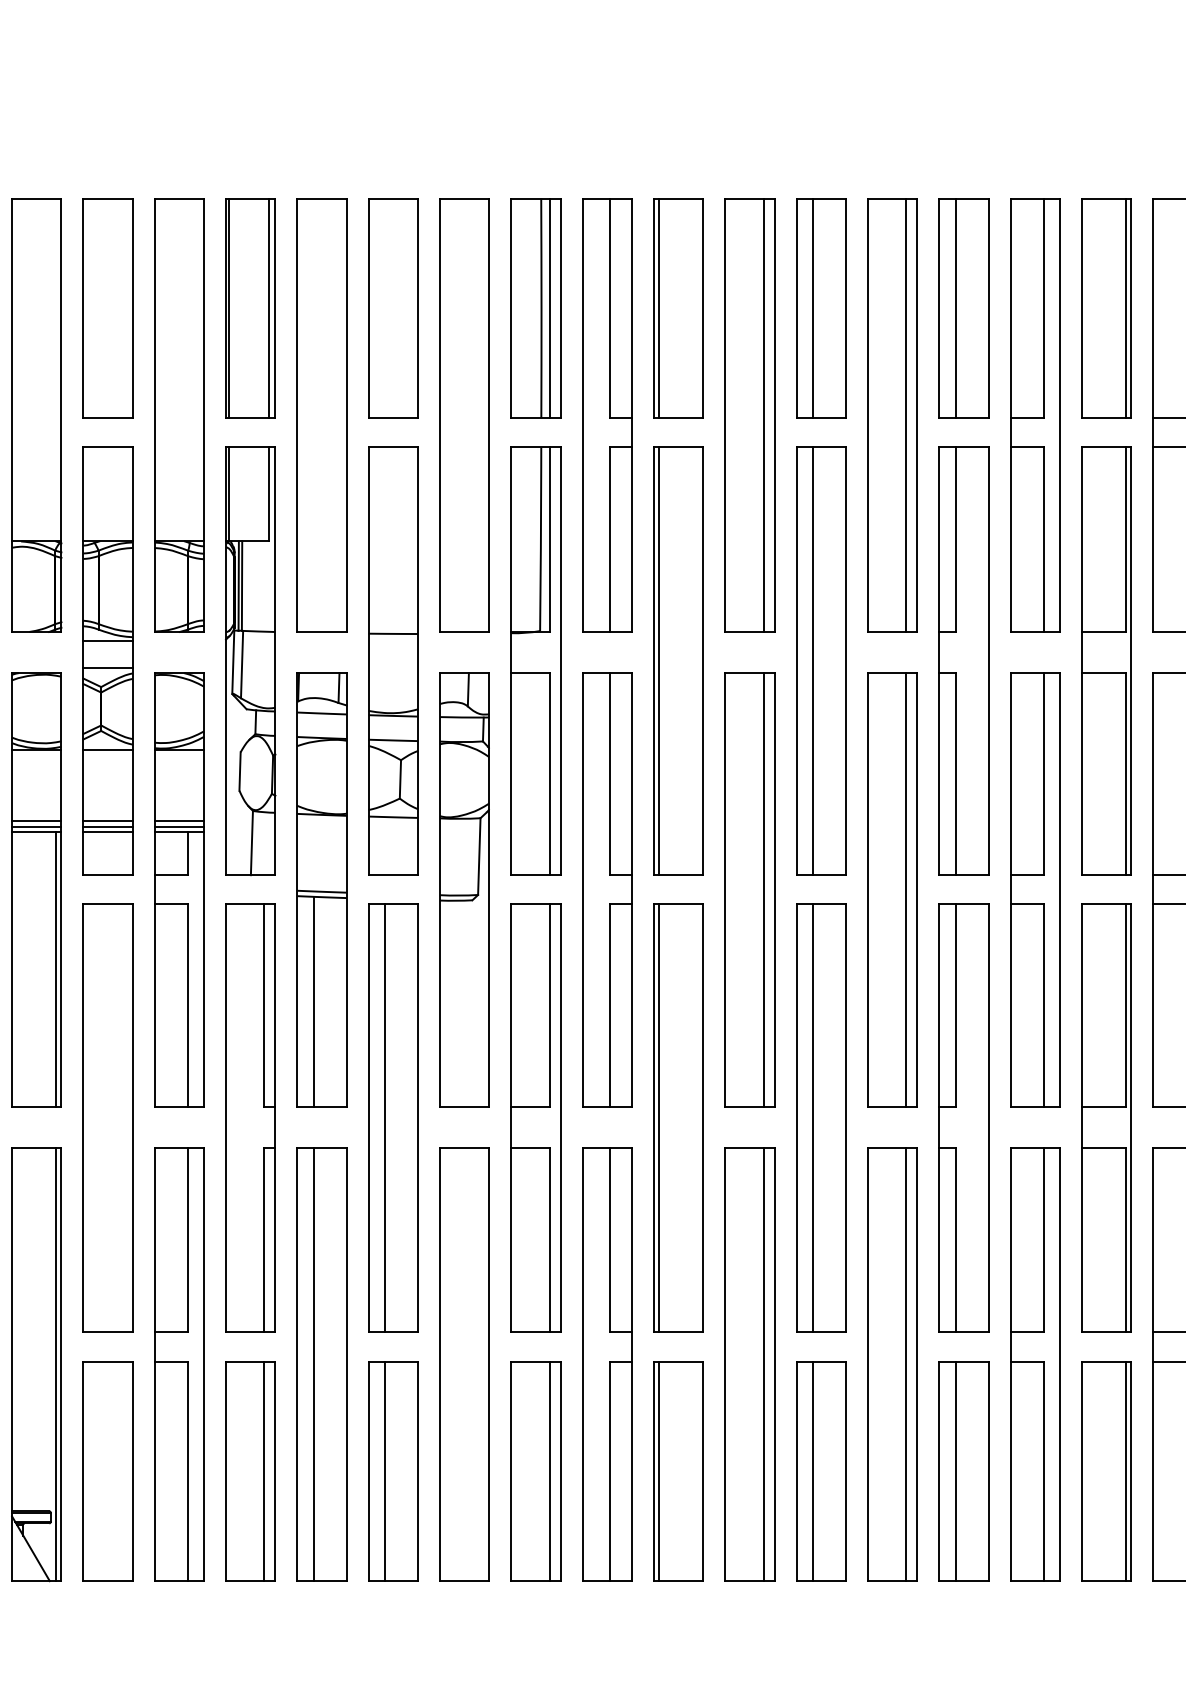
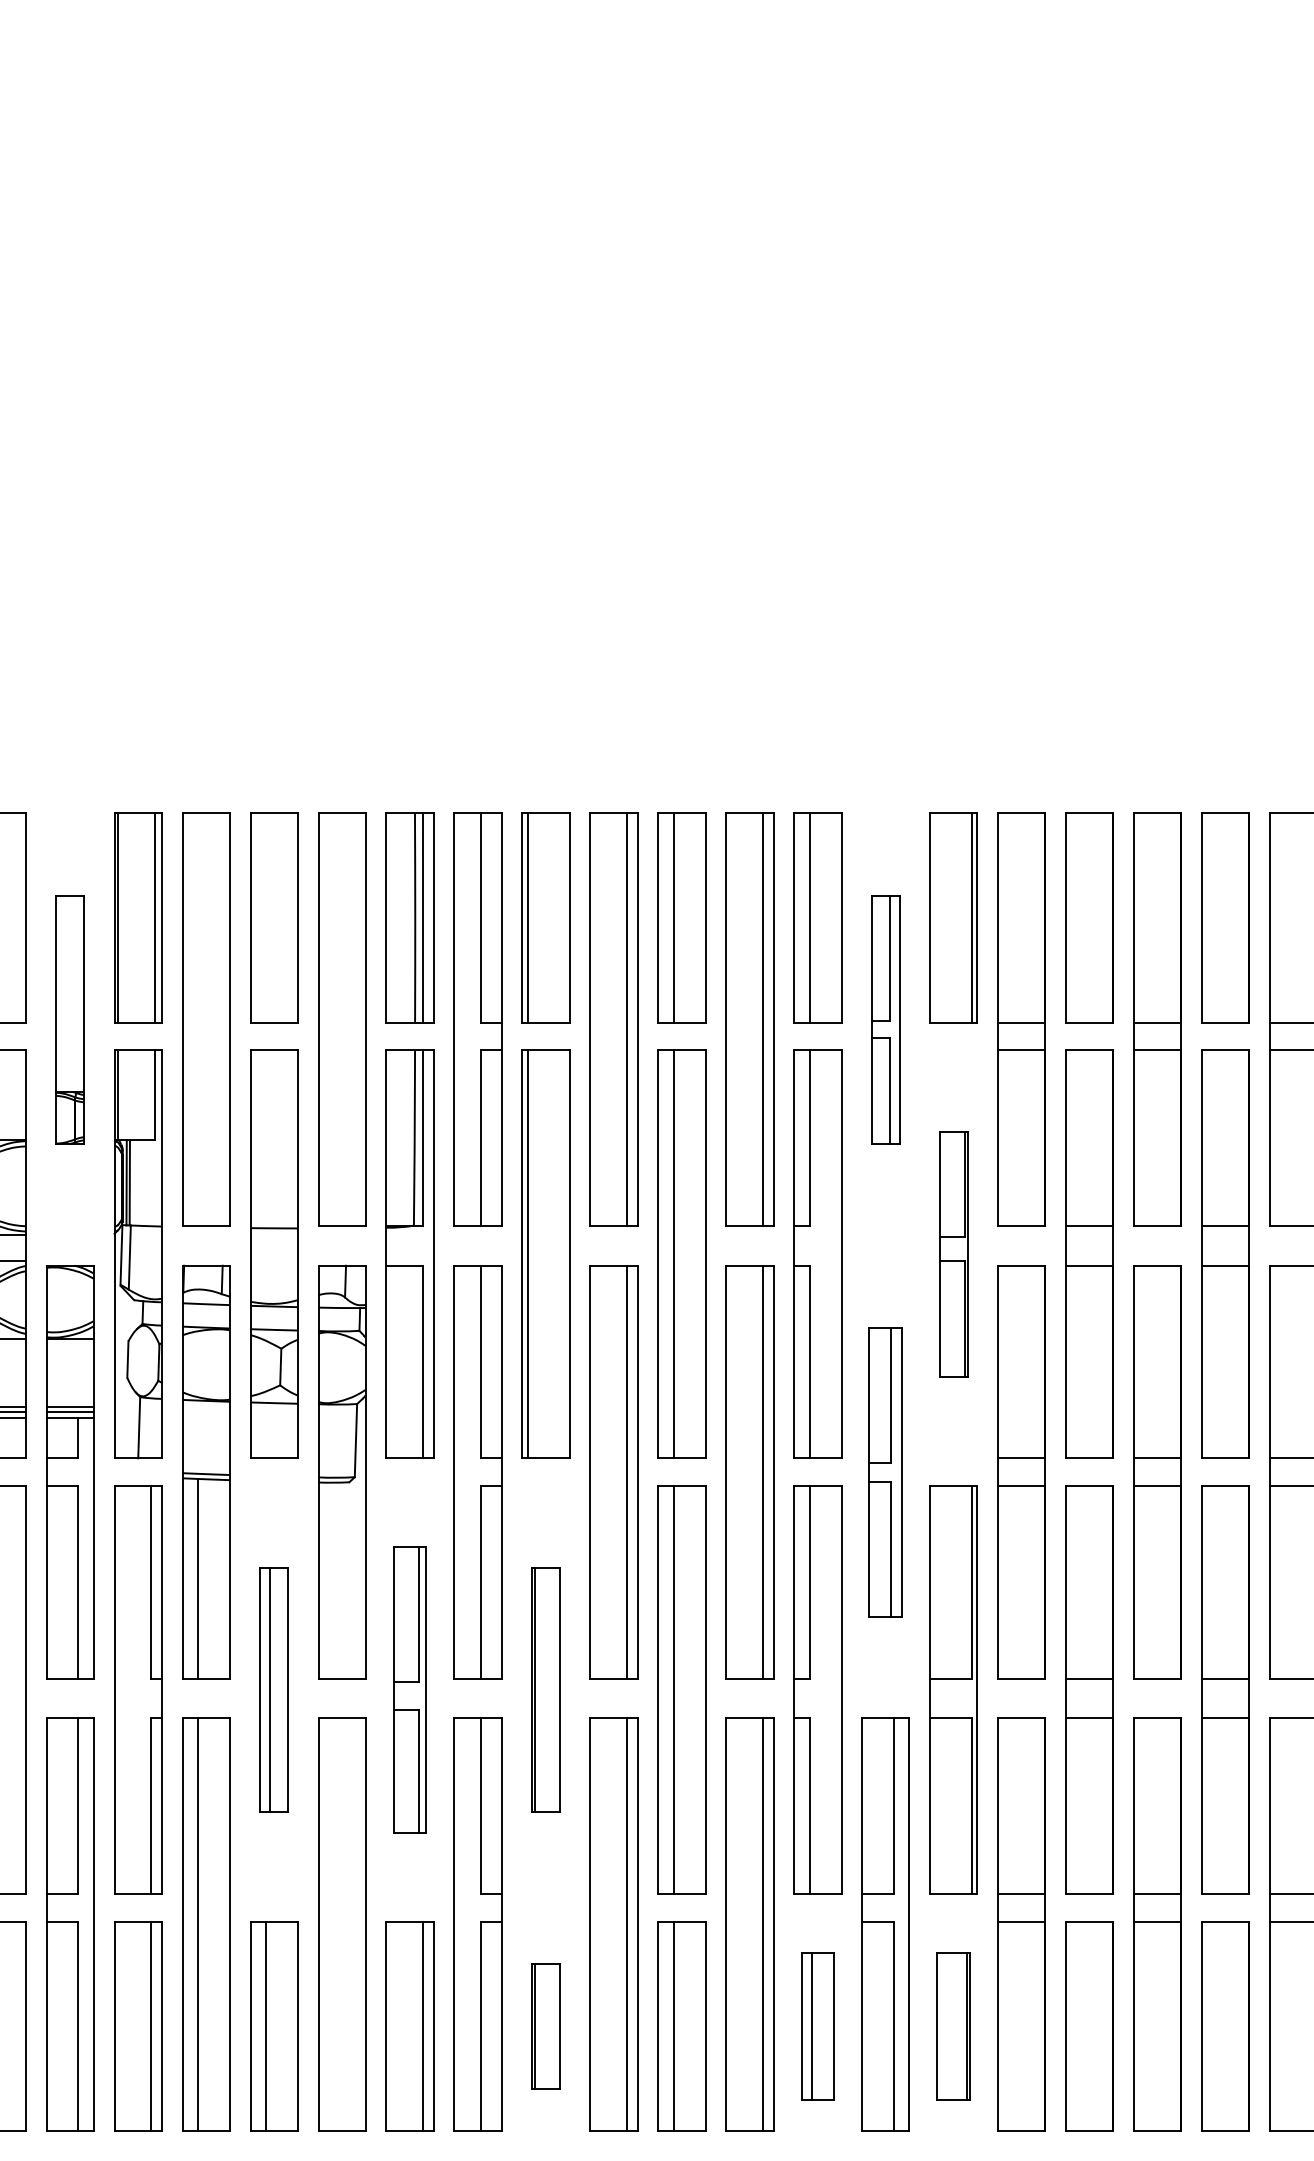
part: (179, 414) -> (70, 1019), size x0.6
part: (1034, 414) -> (885, 1019), size x0.6
part: (1106, 660) -> (953, 1253), size x0.6
part: (1034, 890) -> (885, 1472), size x0.7
part: (393, 1117) -> (274, 1689), size x0.6
part: (535, 1117) -> (409, 1689), size x0.7
part: (678, 1117) -> (545, 1689), size x0.6
part: (678, 1471) -> (545, 2026), size x0.6
part: (963, 1471) -> (817, 2026), size x0.7
part: (1106, 1471) -> (953, 2026), size x0.7

